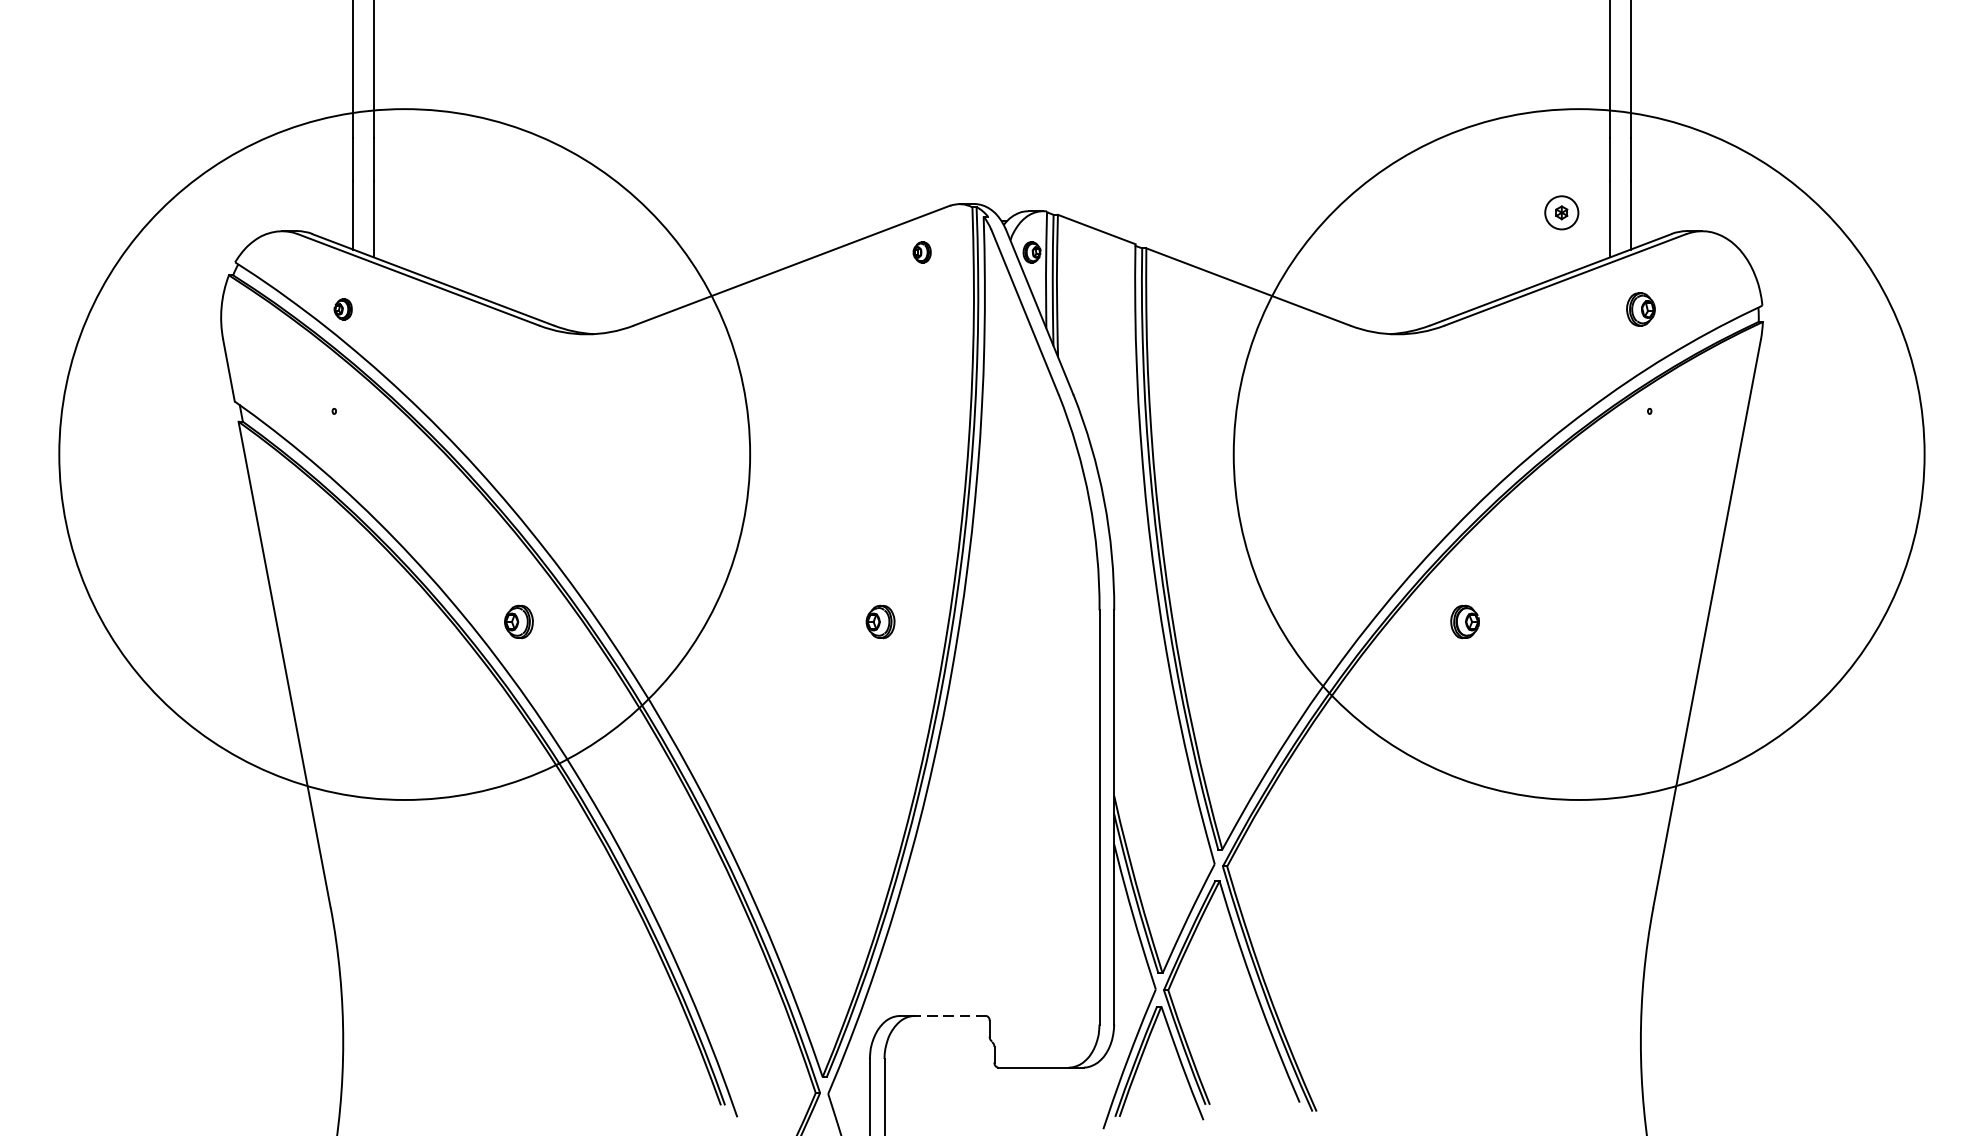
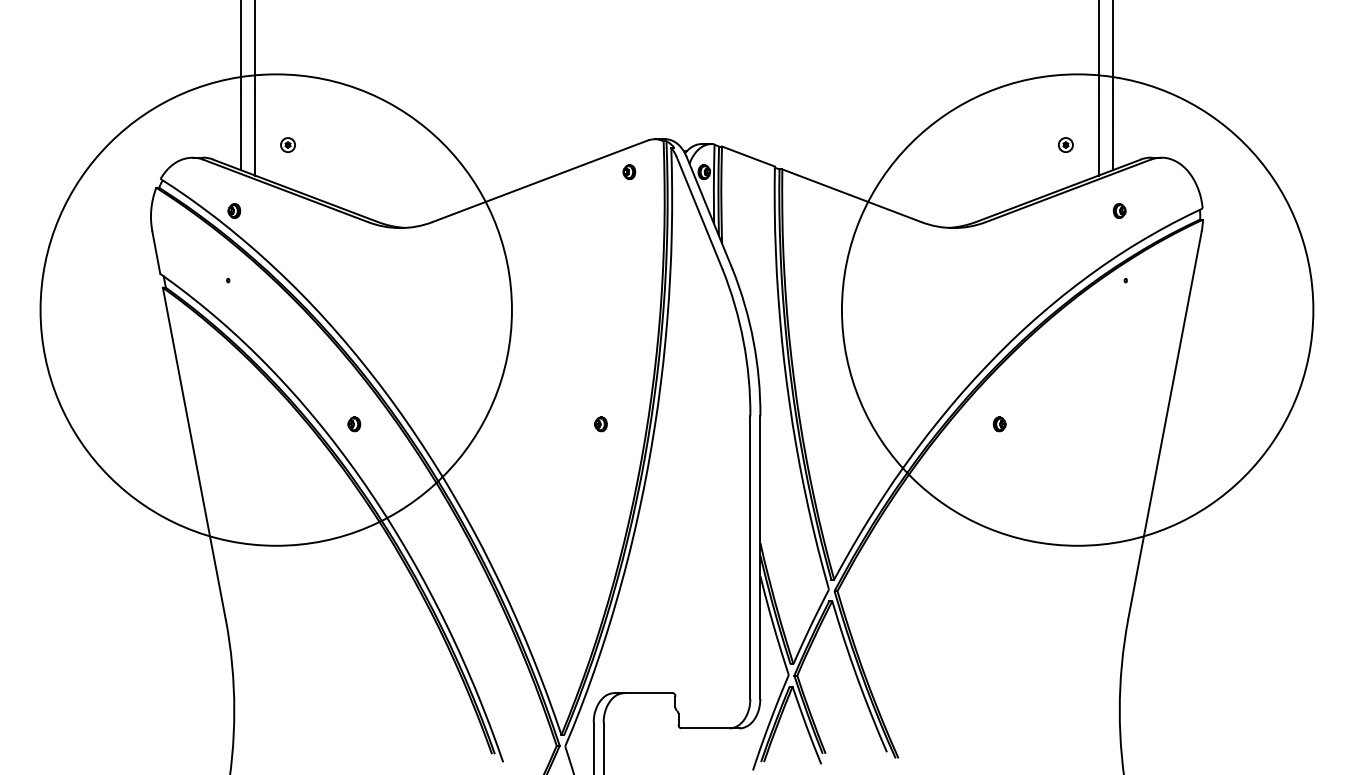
part: (421, 211) -> (287, 144), added
part: (1561, 211) -> (1065, 144), size x0.62
part: (1640, 308) -> (1119, 210), size x0.62
part: (519, 622) -> (354, 424), size x0.62
part: (879, 622) -> (600, 424), size x0.62
part: (1464, 622) -> (999, 424), size x0.62
line: (950, 1016) -> (648, 693), dashed -> solid

